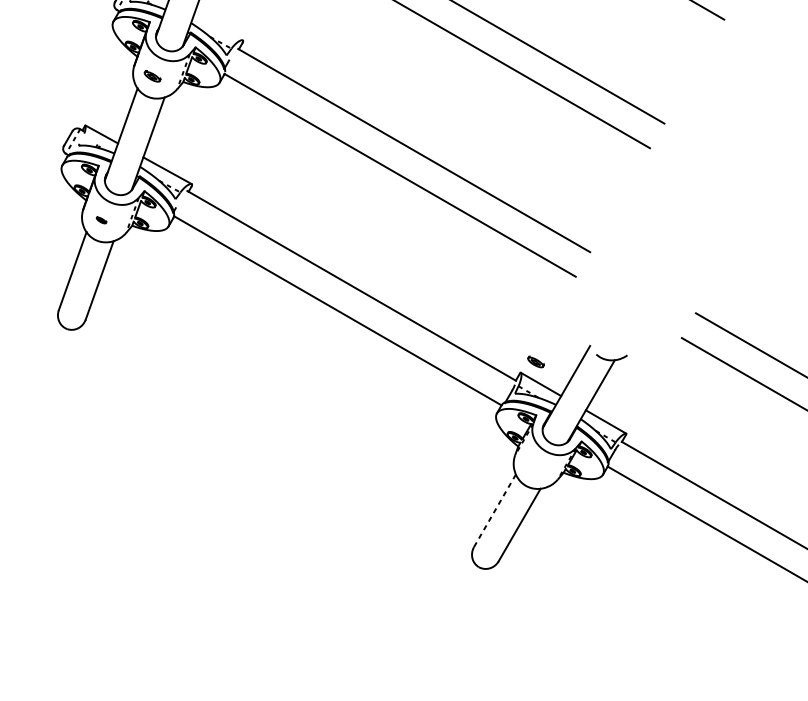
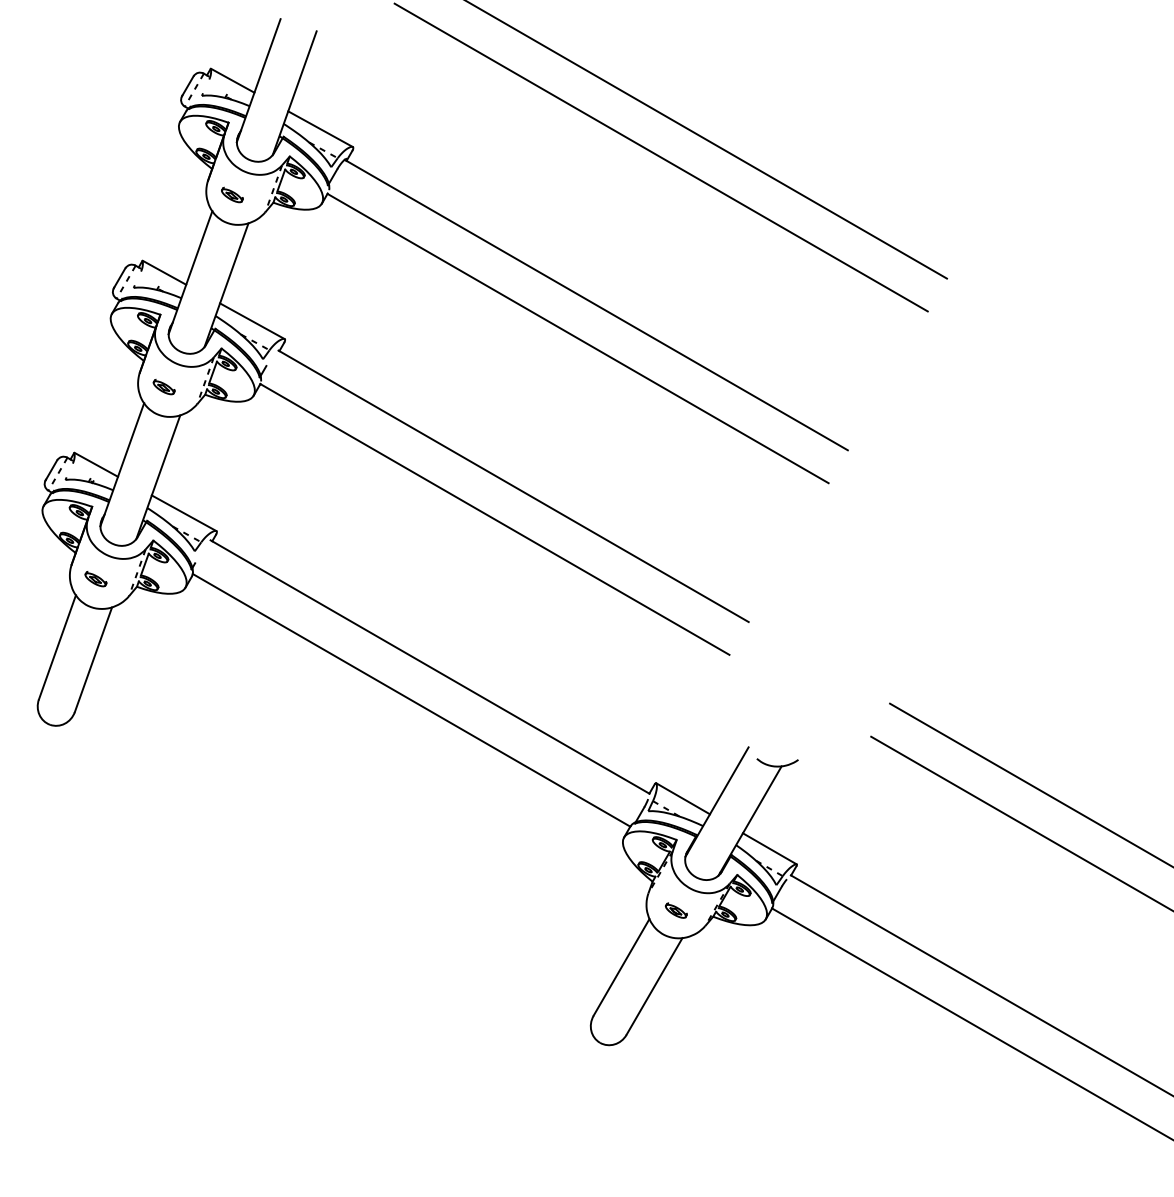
line: (218, 27) -> (252, 321), added
part: (101, 220) -> (95, 579), size x1.67
part: (535, 361) -> (675, 910), moved
line: (494, 510) -> (621, 967), dashed -> solid

